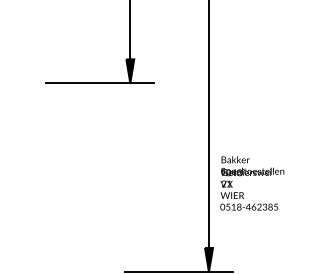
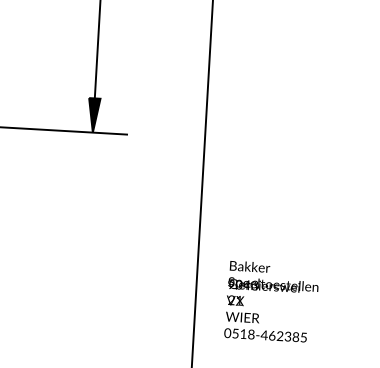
text: (252, 183) -> (272, 301), moved

